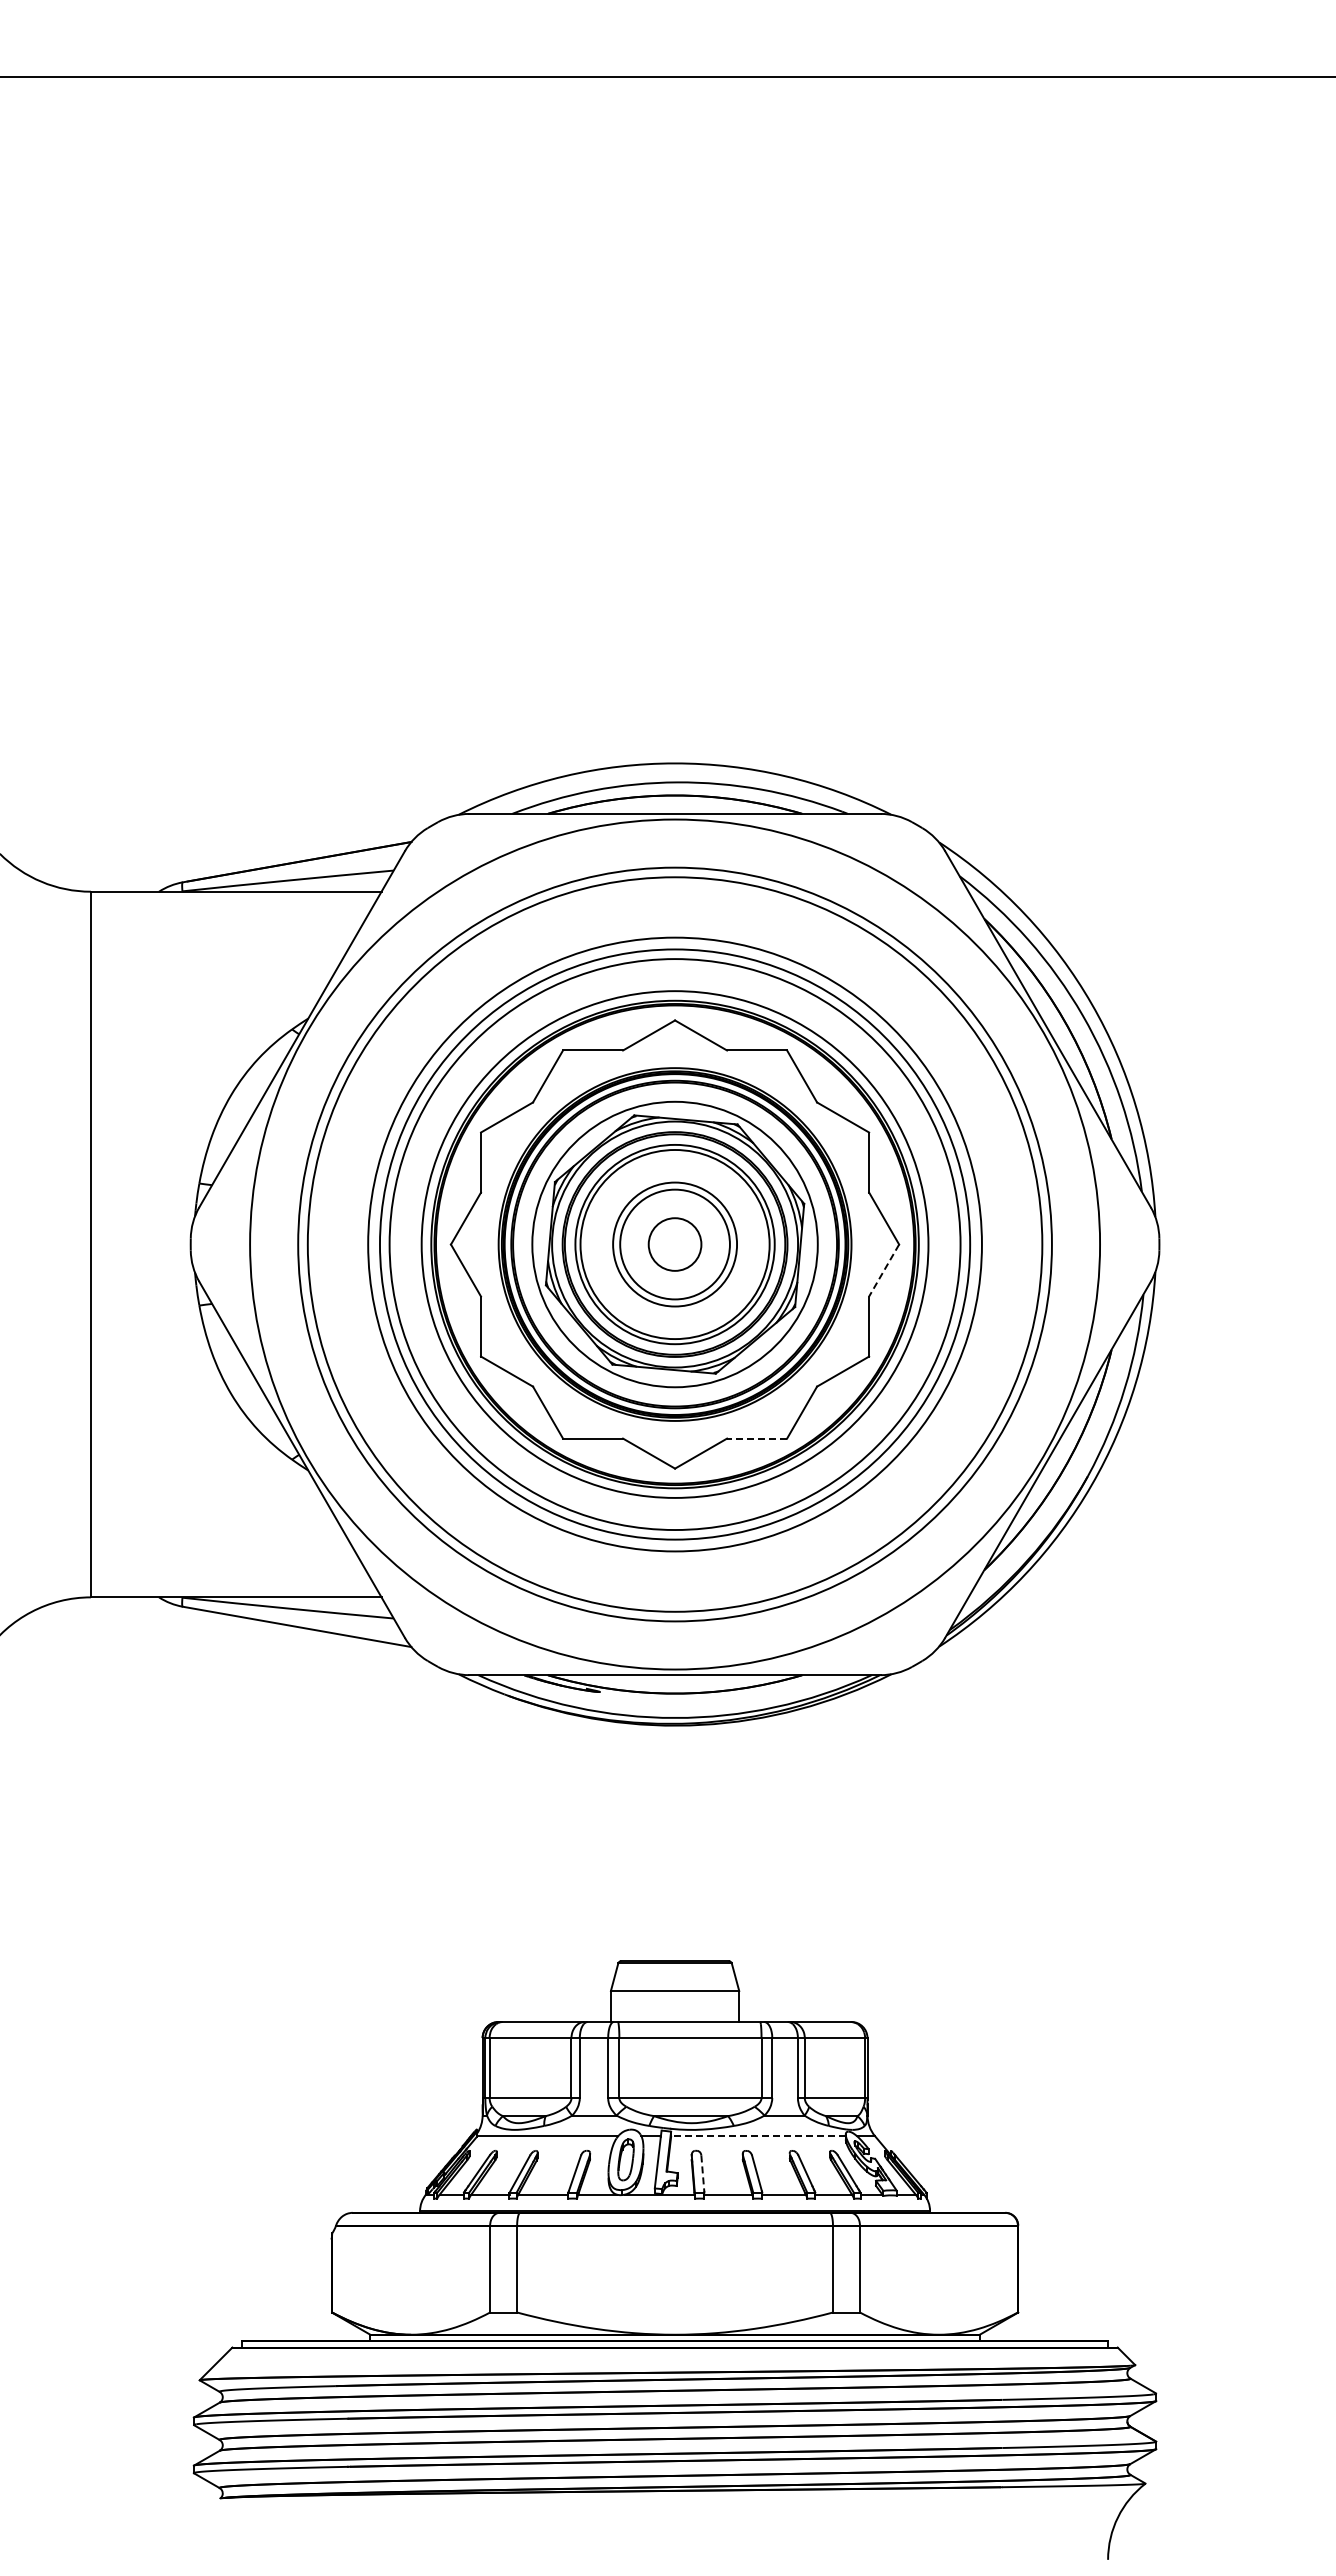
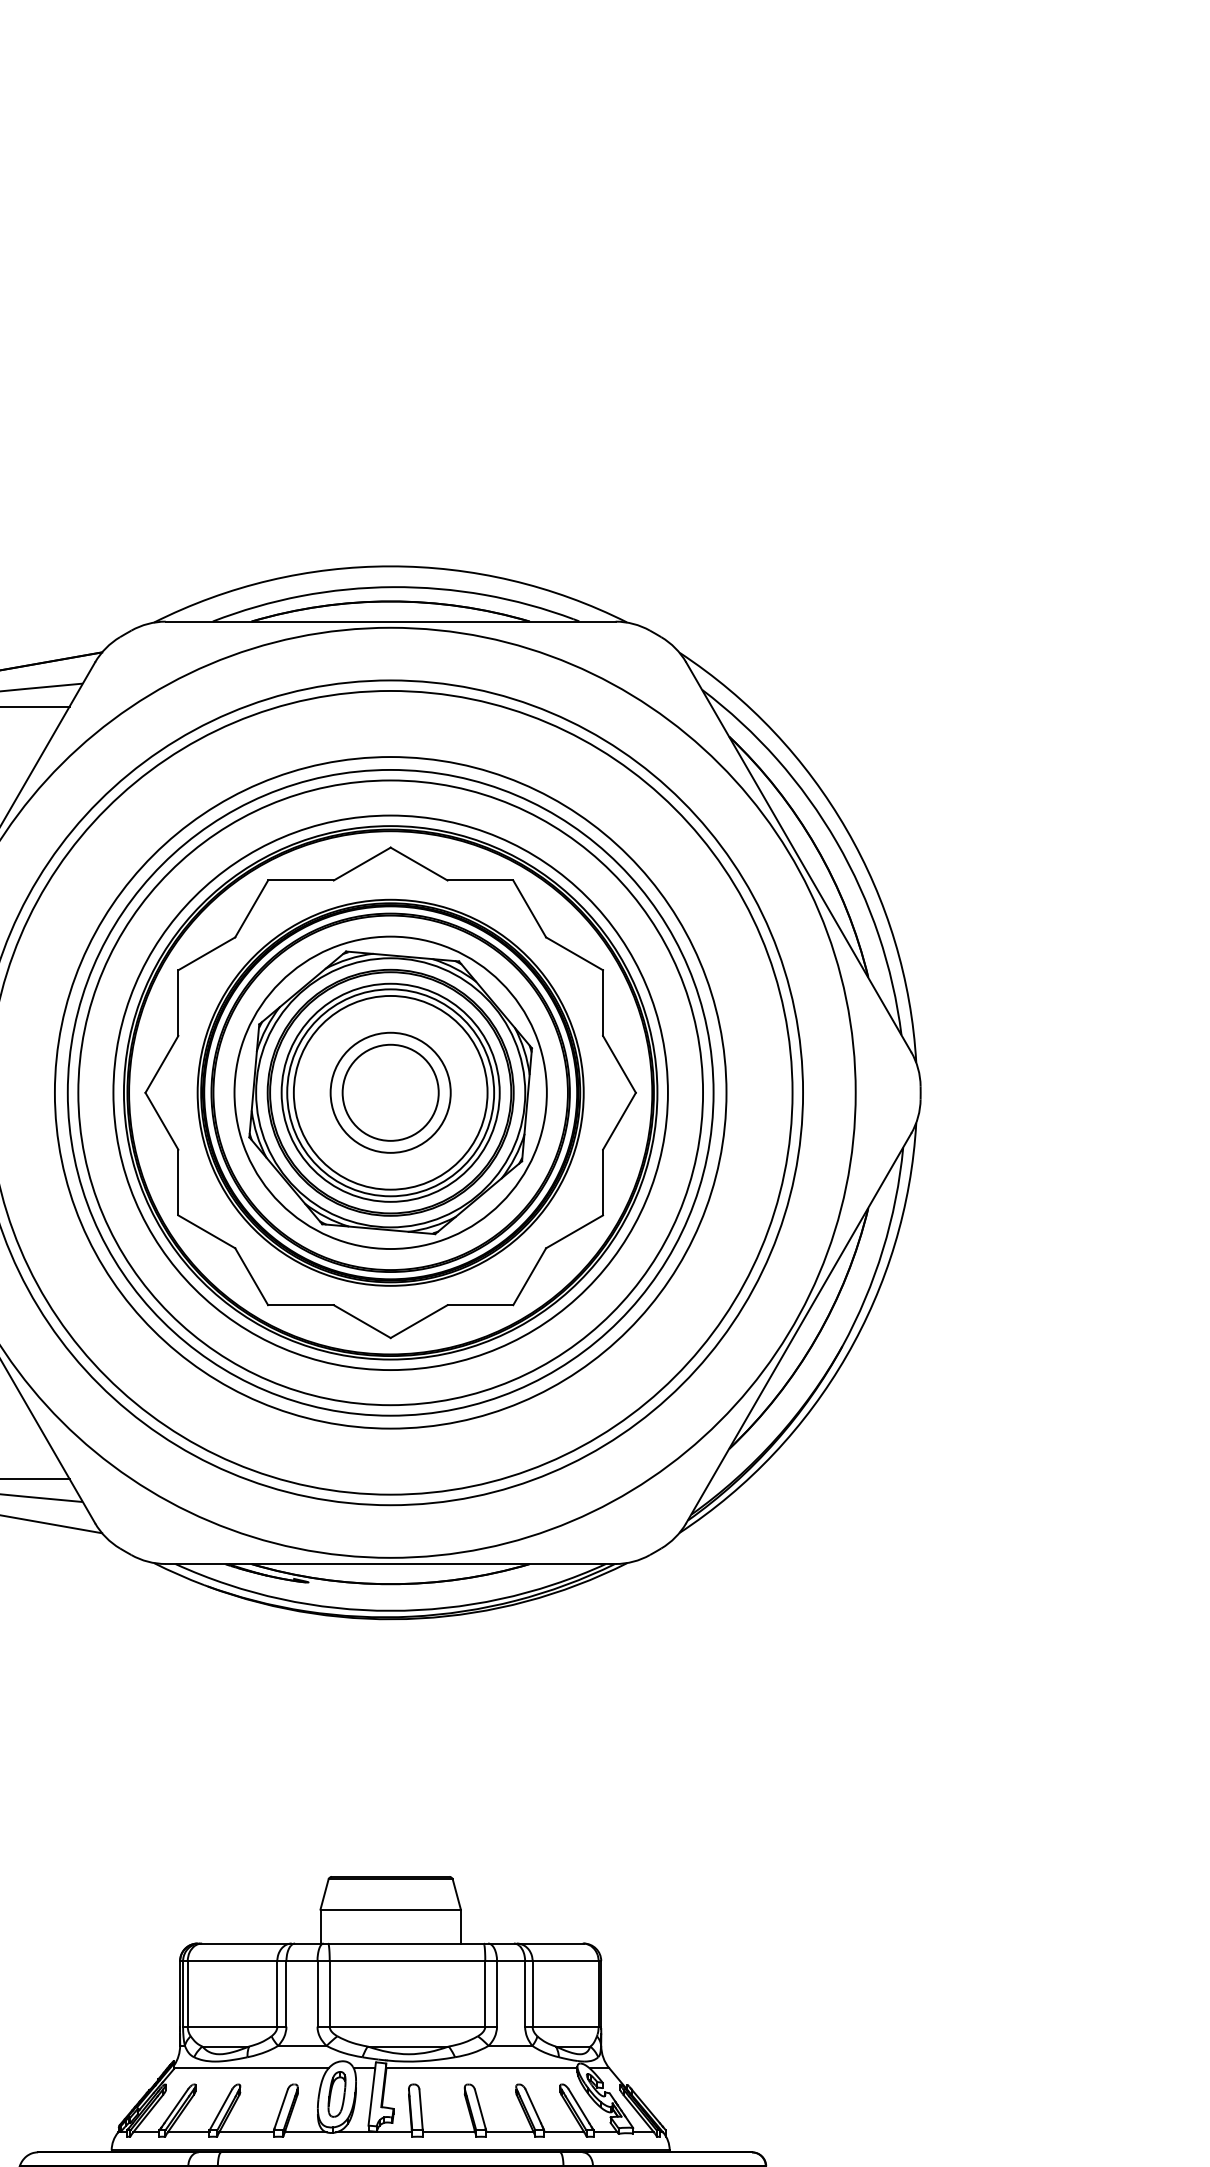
circle: (674, 1244) -> (390, 1092), size x1.43
circle: (674, 1244) -> (390, 1092), size x1.67
line: (883, 1270) -> (618, 1121), dashed -> solid
line: (756, 1438) -> (479, 1305), dashed -> solid
line: (757, 2136) -> (480, 2068), dashed -> solid
line: (702, 2174) -> (420, 2110), dashed -> solid

